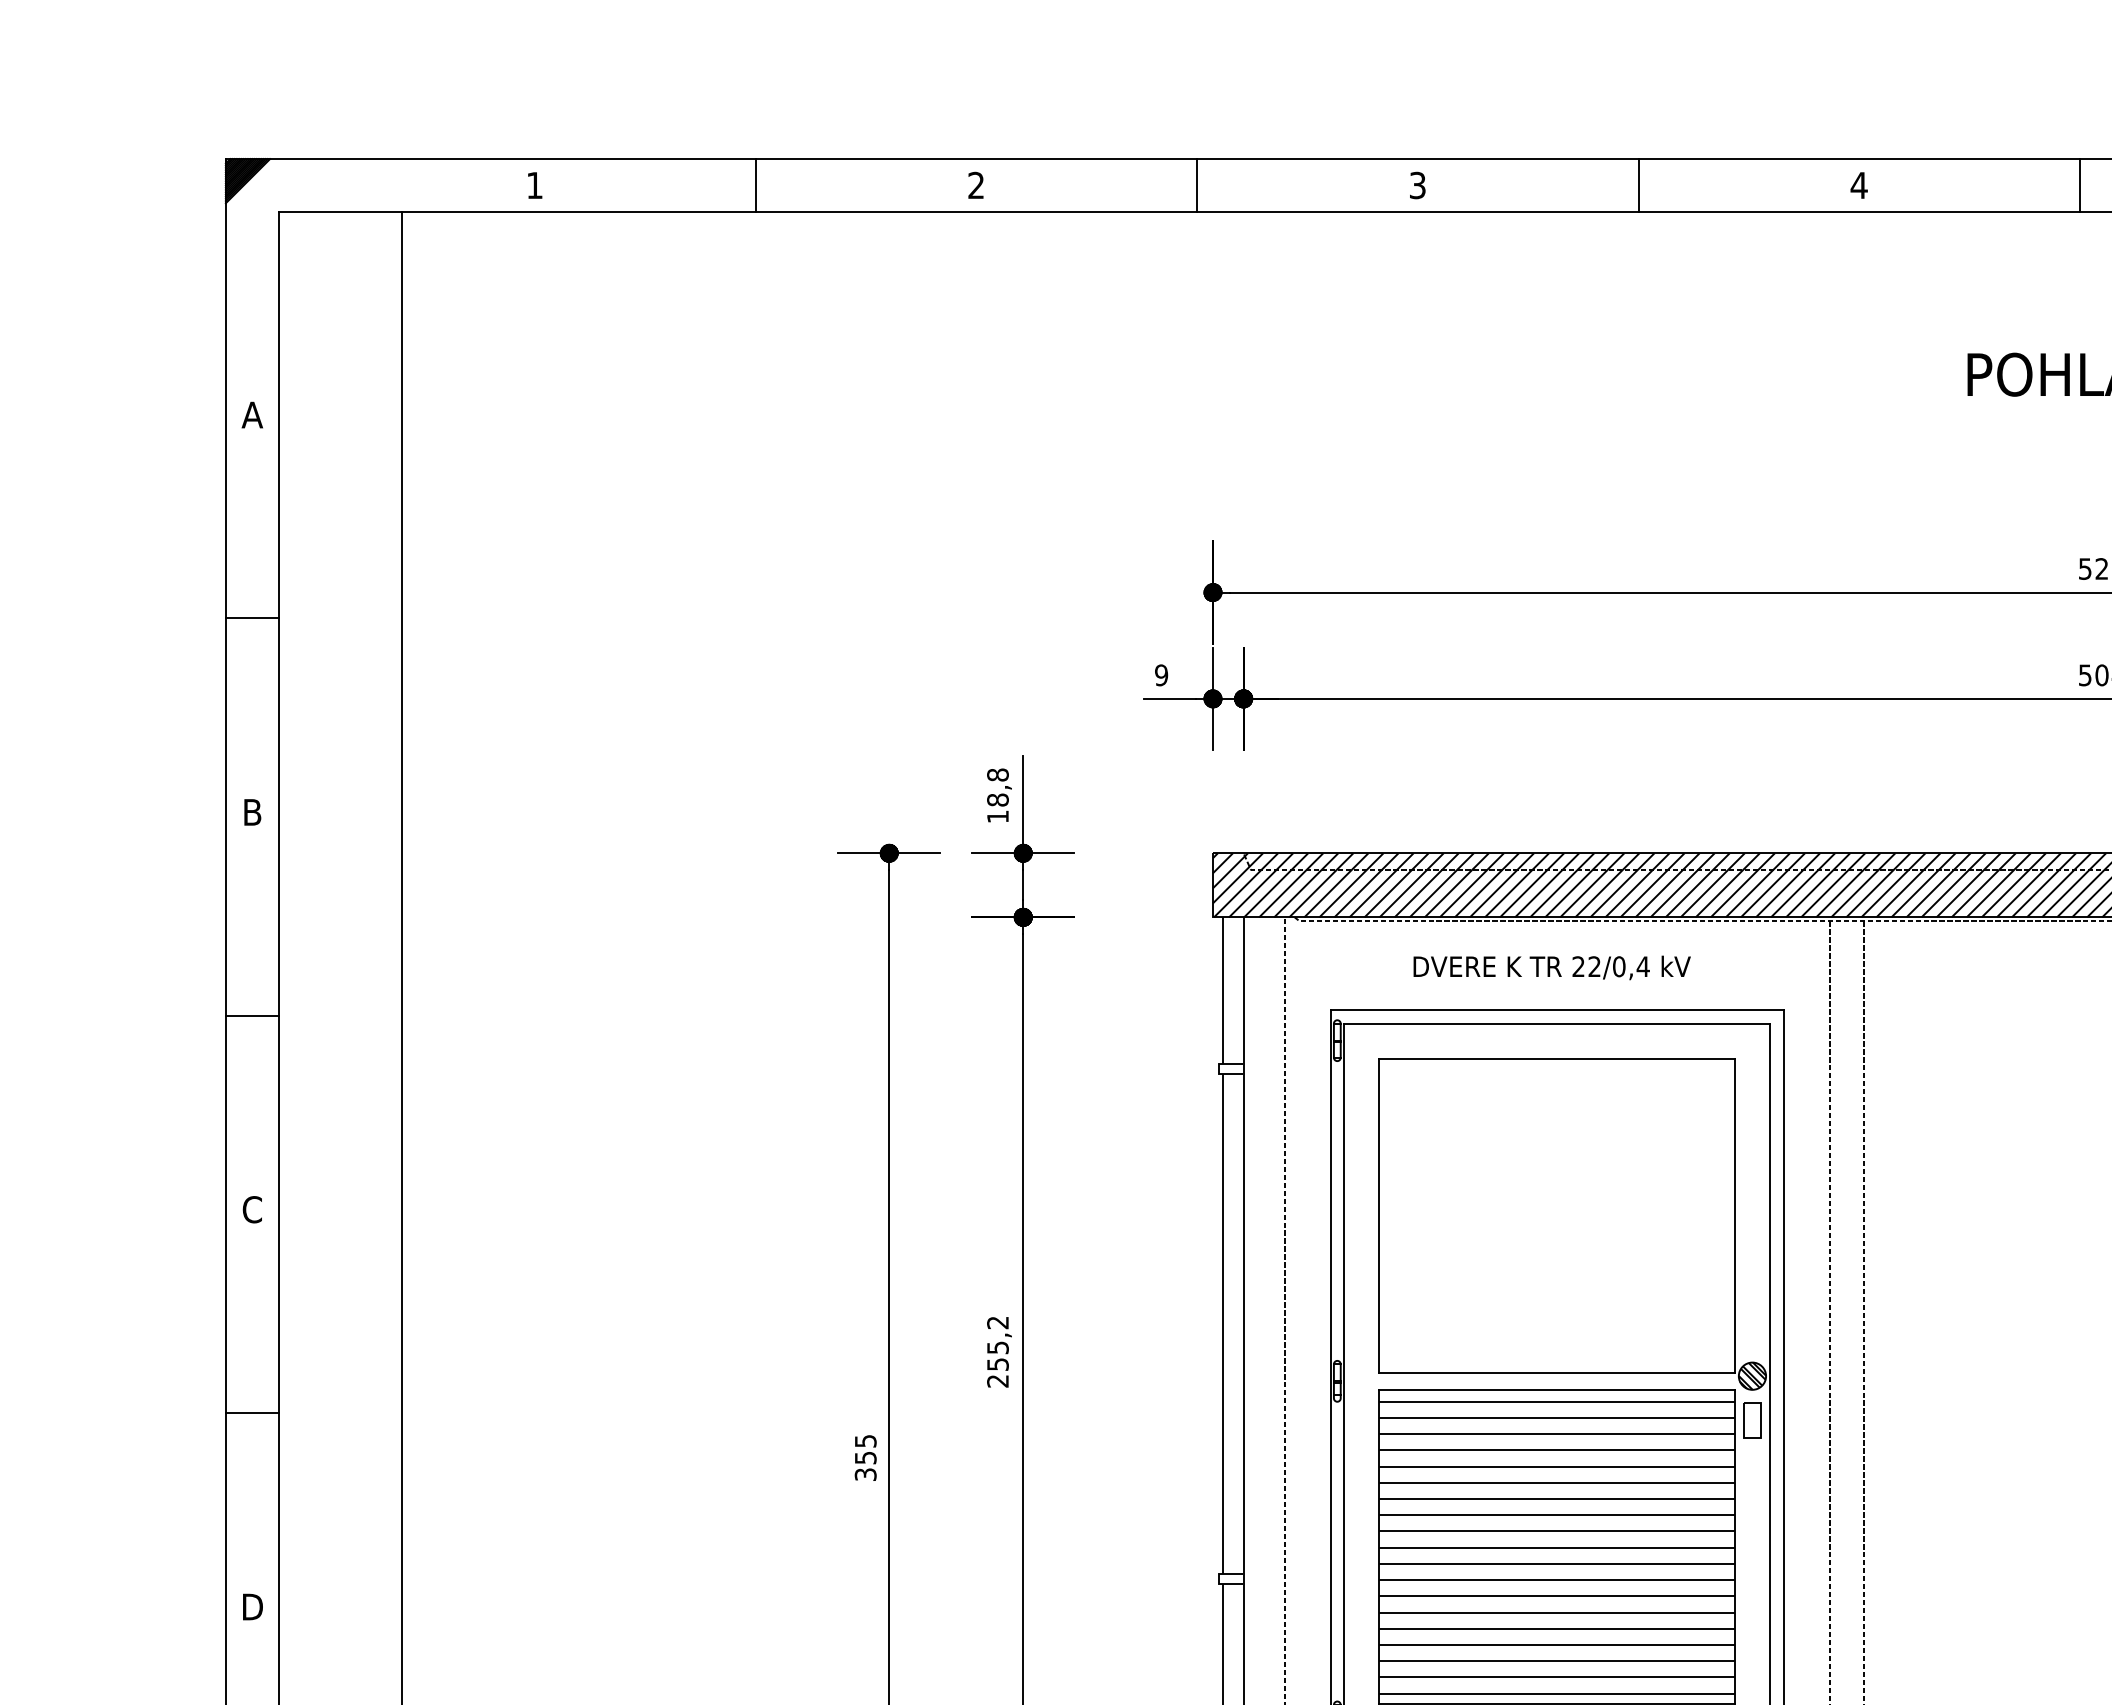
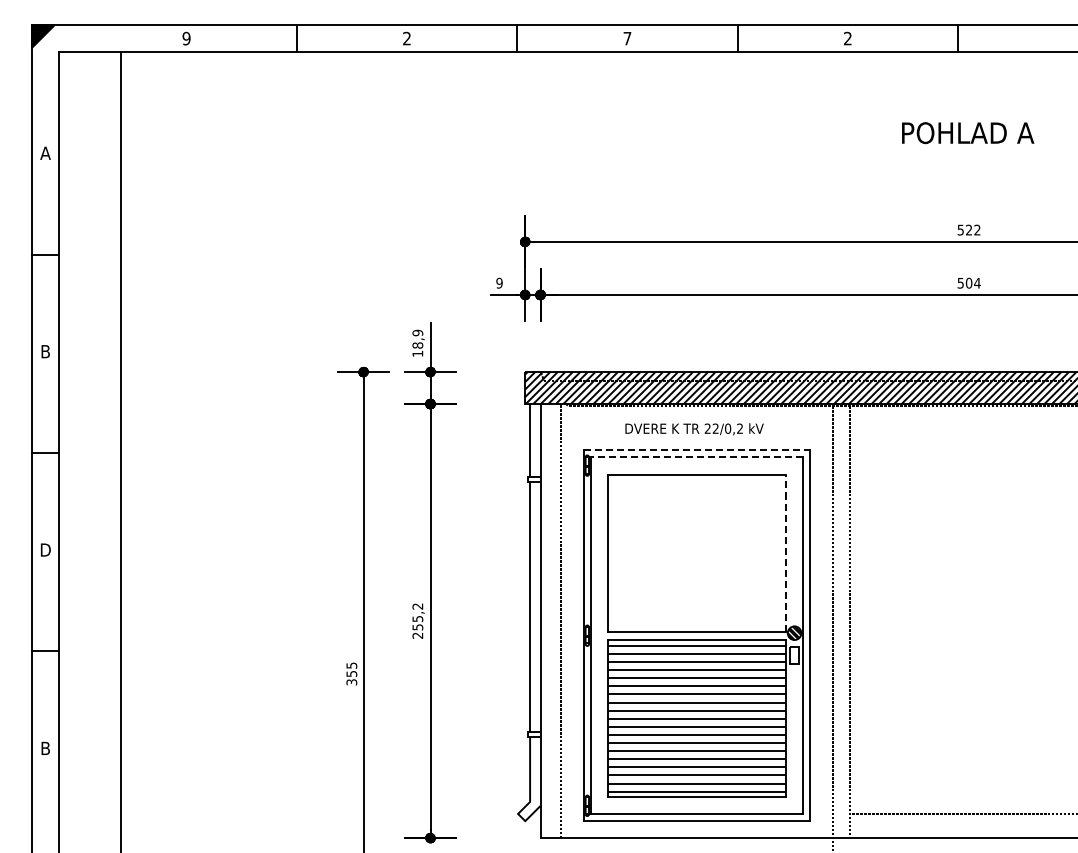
text: (534, 185) -> (186, 38), 1 -> 9
text: (1417, 185) -> (627, 38), 3 -> 7
text: (1858, 185) -> (847, 38), 4 -> 2
text: (997, 773) -> (417, 332), 18,8 -> 18,9
text: (1642, 966) -> (739, 428), 22/0,4 -> 22/0,2
line: (1558, 1010) -> (697, 450), solid -> dashed
line: (1556, 1024) -> (696, 457), solid -> dashed
text: (252, 1208) -> (45, 549), C -> D
line: (1734, 1214) -> (785, 552), solid -> dashed
text: (252, 1607) -> (45, 748), D -> B

